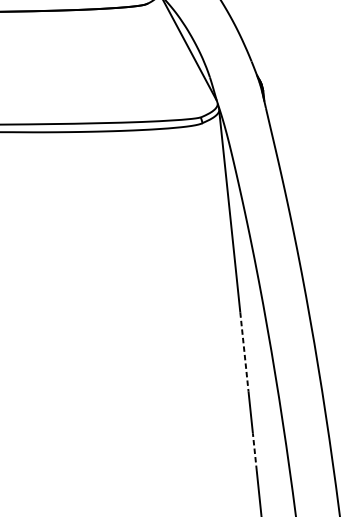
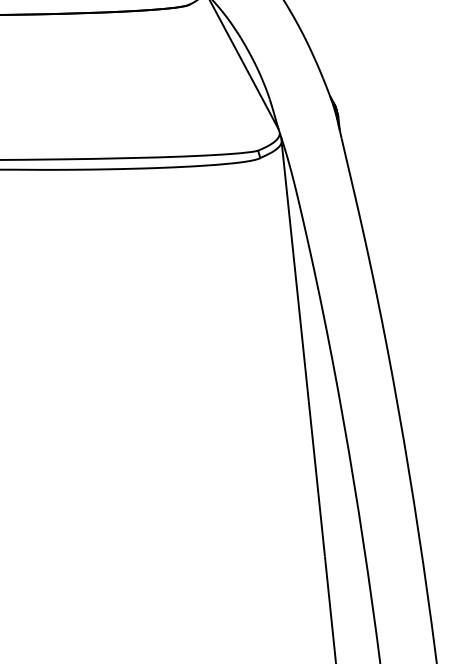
line: (244, 351) -> (314, 451), dashed -> solid
line: (254, 451) -> (327, 580), dashed -> solid

